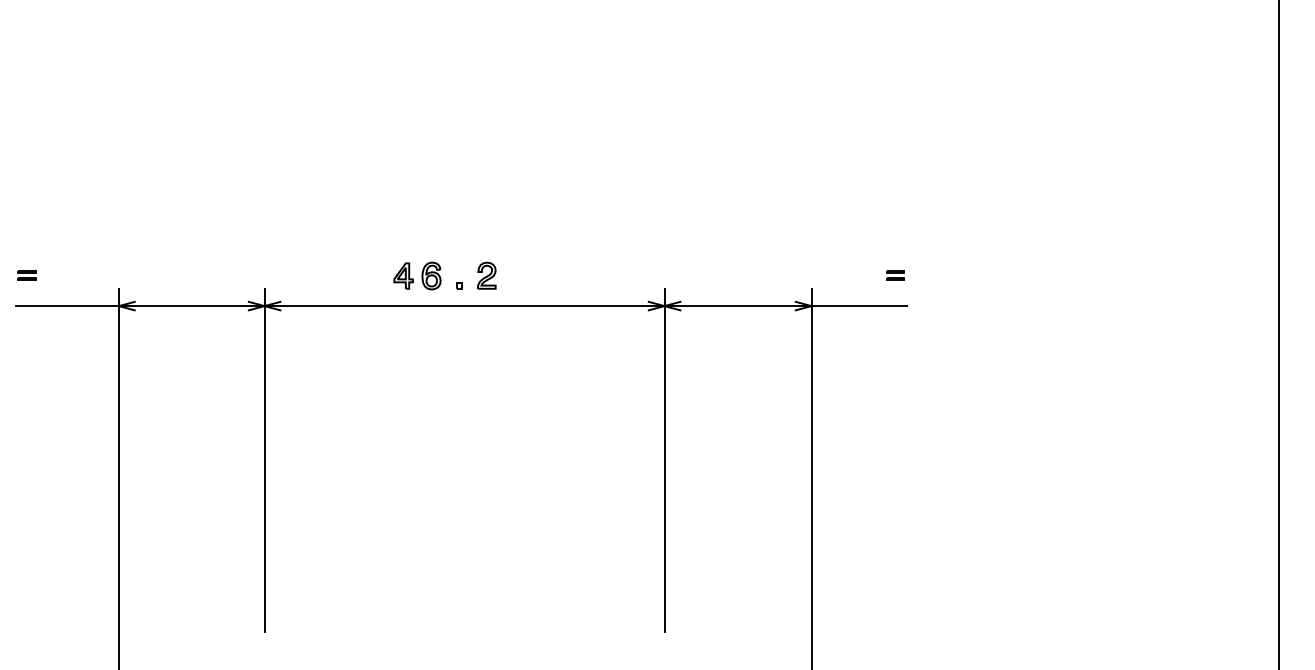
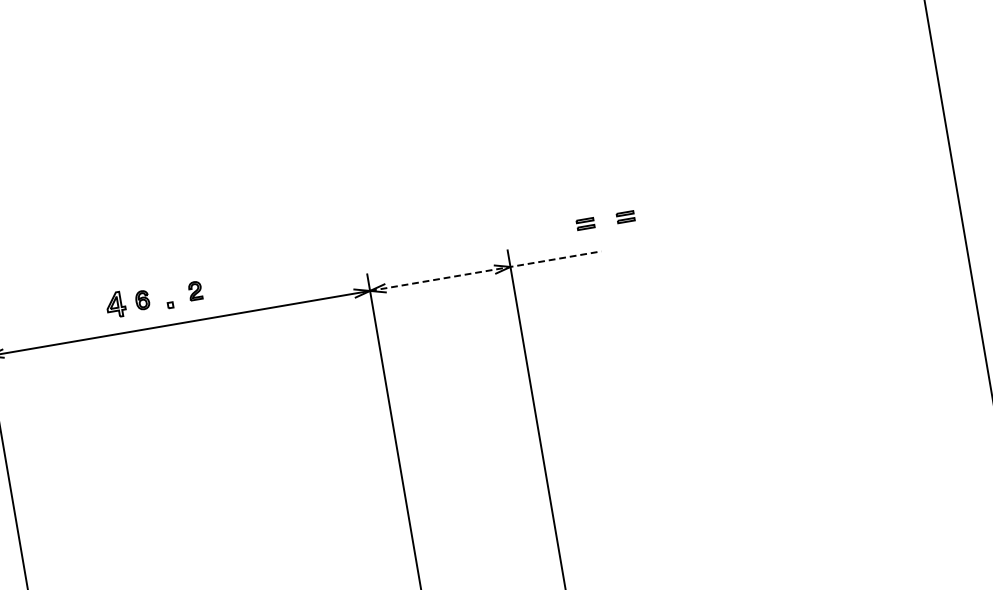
part: (431, 275) -> (142, 299), size x0.7
part: (486, 275) -> (194, 290), size x0.7
part: (937, 275) -> (625, 217), added
line: (786, 306) -> (486, 271), solid -> dashed

